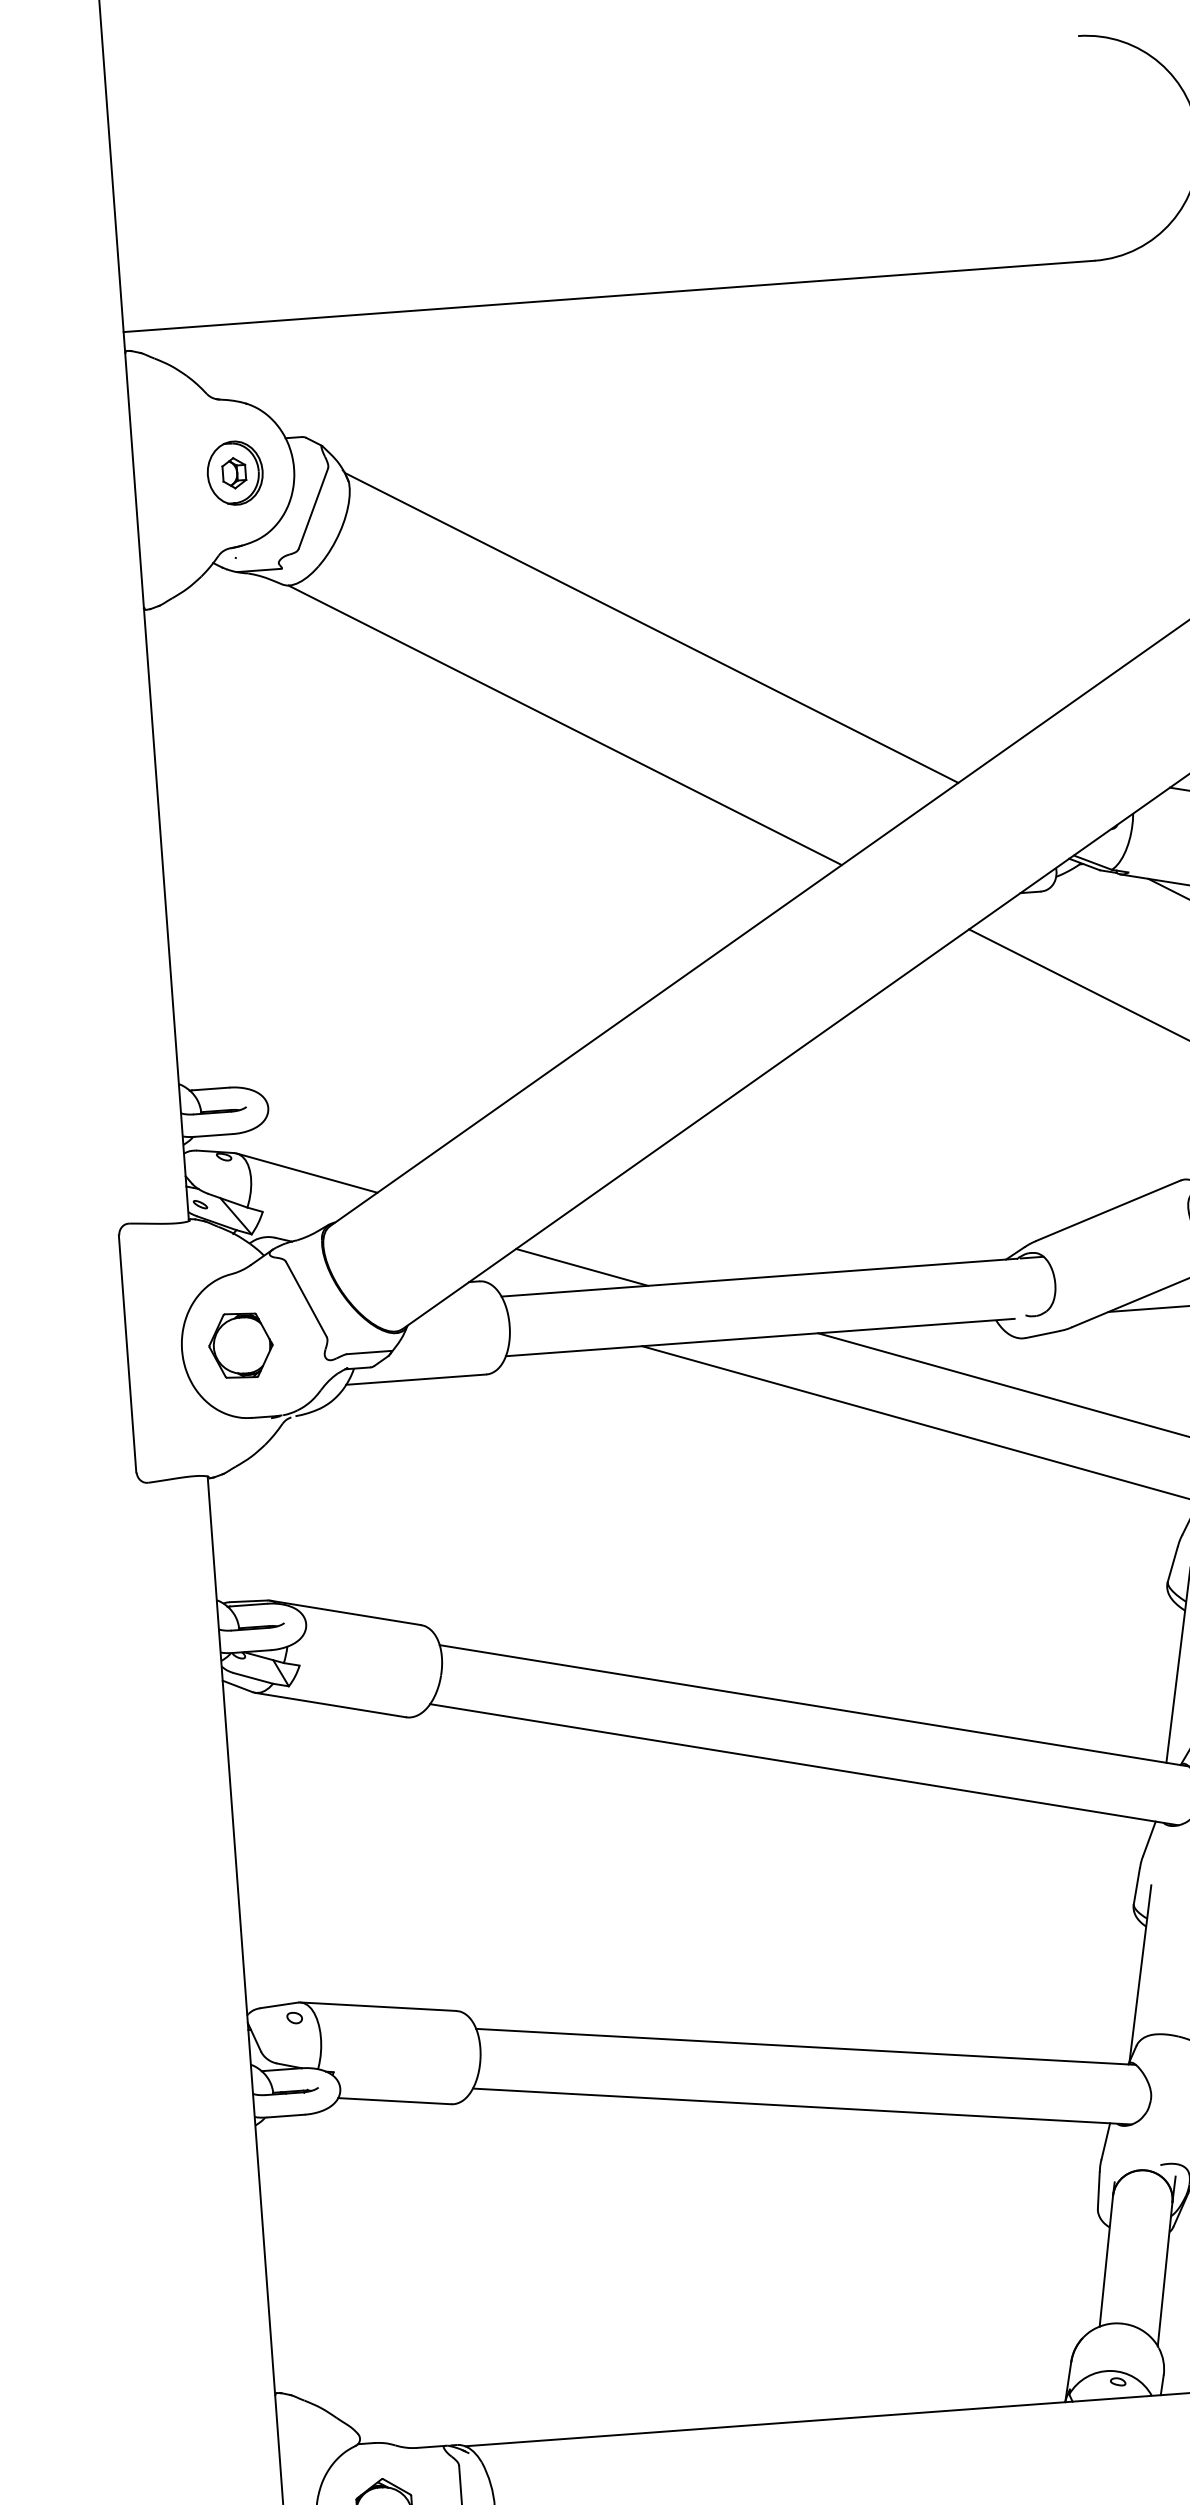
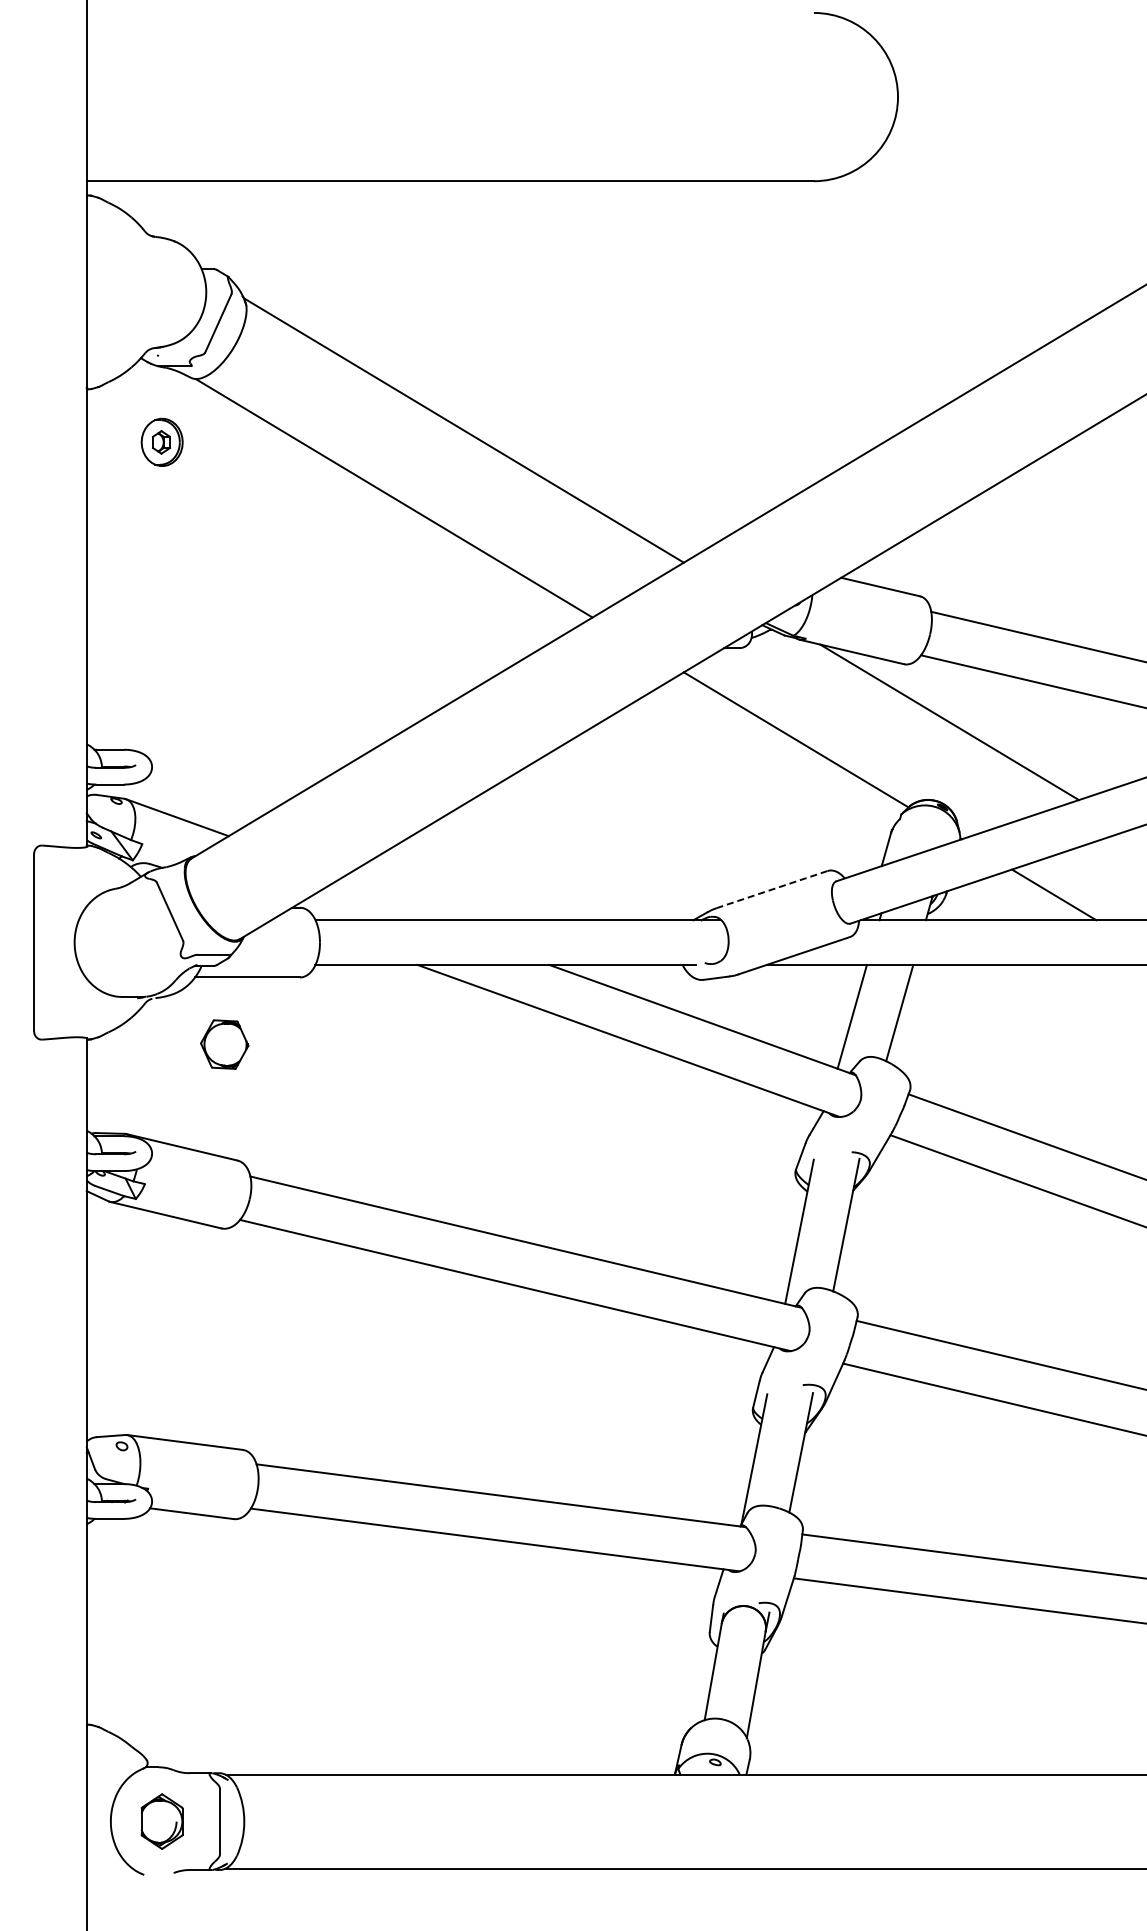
part: (234, 473) -> (161, 442), moved
line: (1107, 1210) -> (771, 889), solid -> dashed
line: (582, 1266) -> (377, 902), removed
part: (240, 1345) -> (224, 1044), moved

